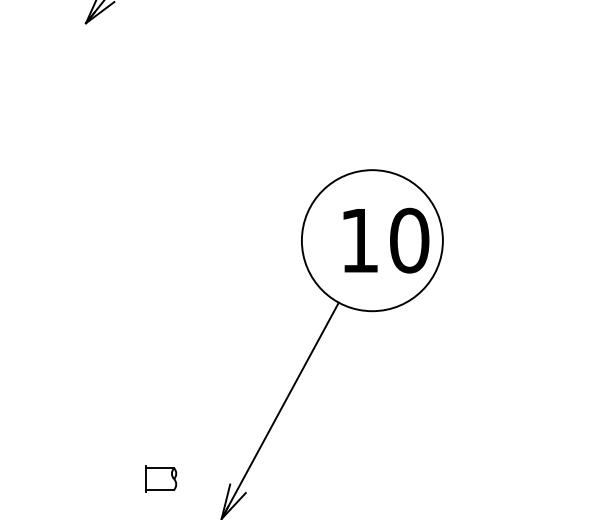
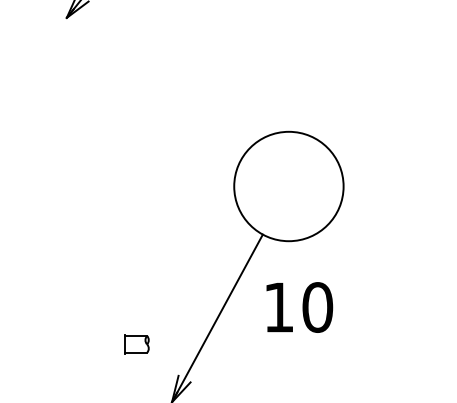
text: (386, 240) -> (299, 307), moved
part: (160, 479) -> (136, 344), moved

